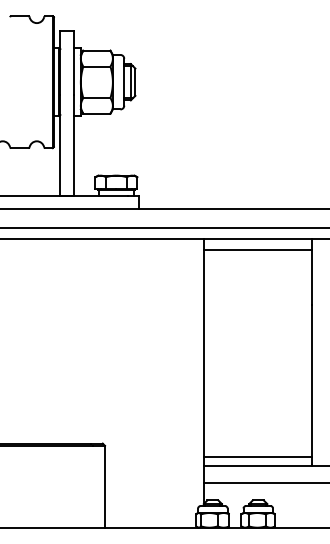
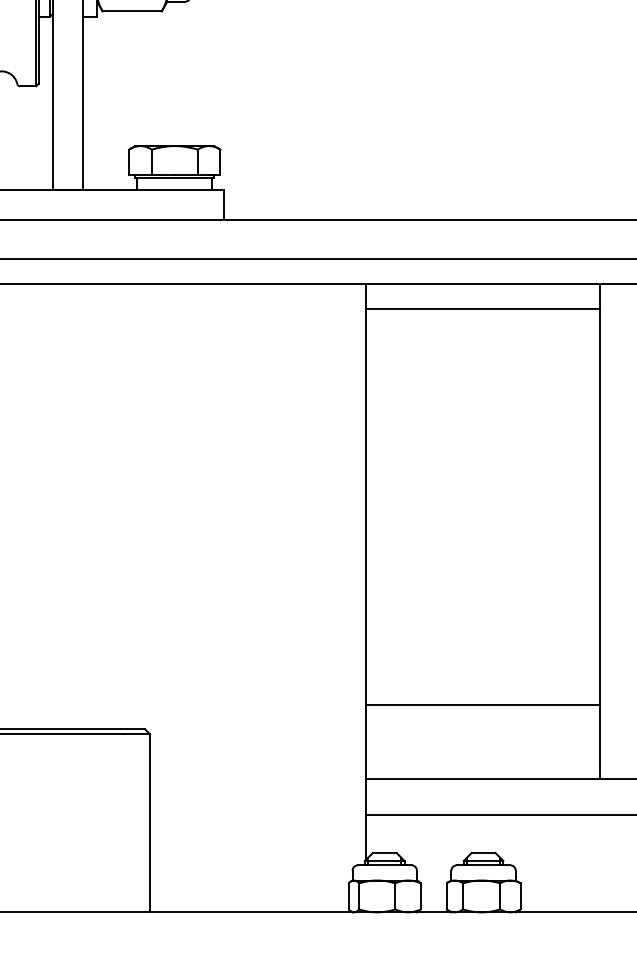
line: (257, 457) -> (481, 705), moved

